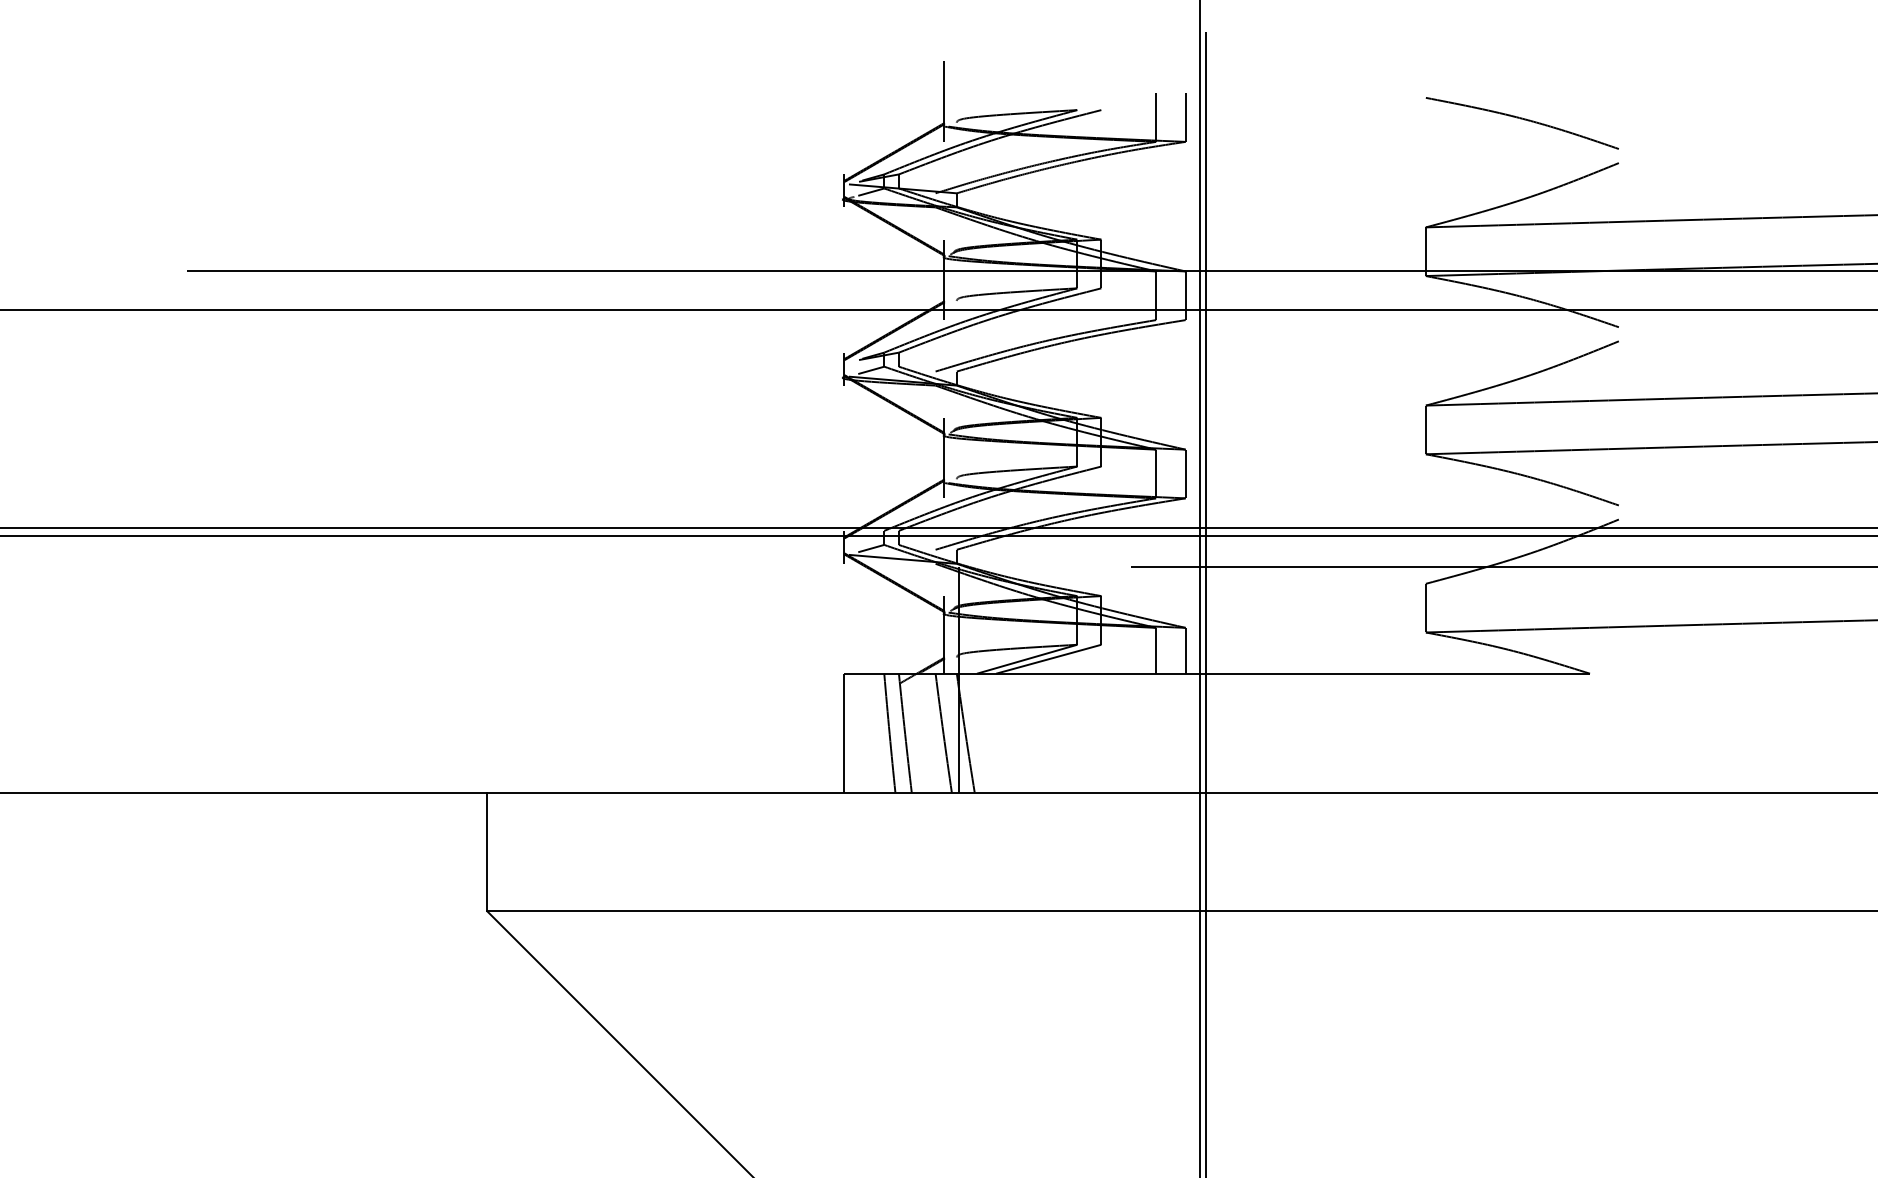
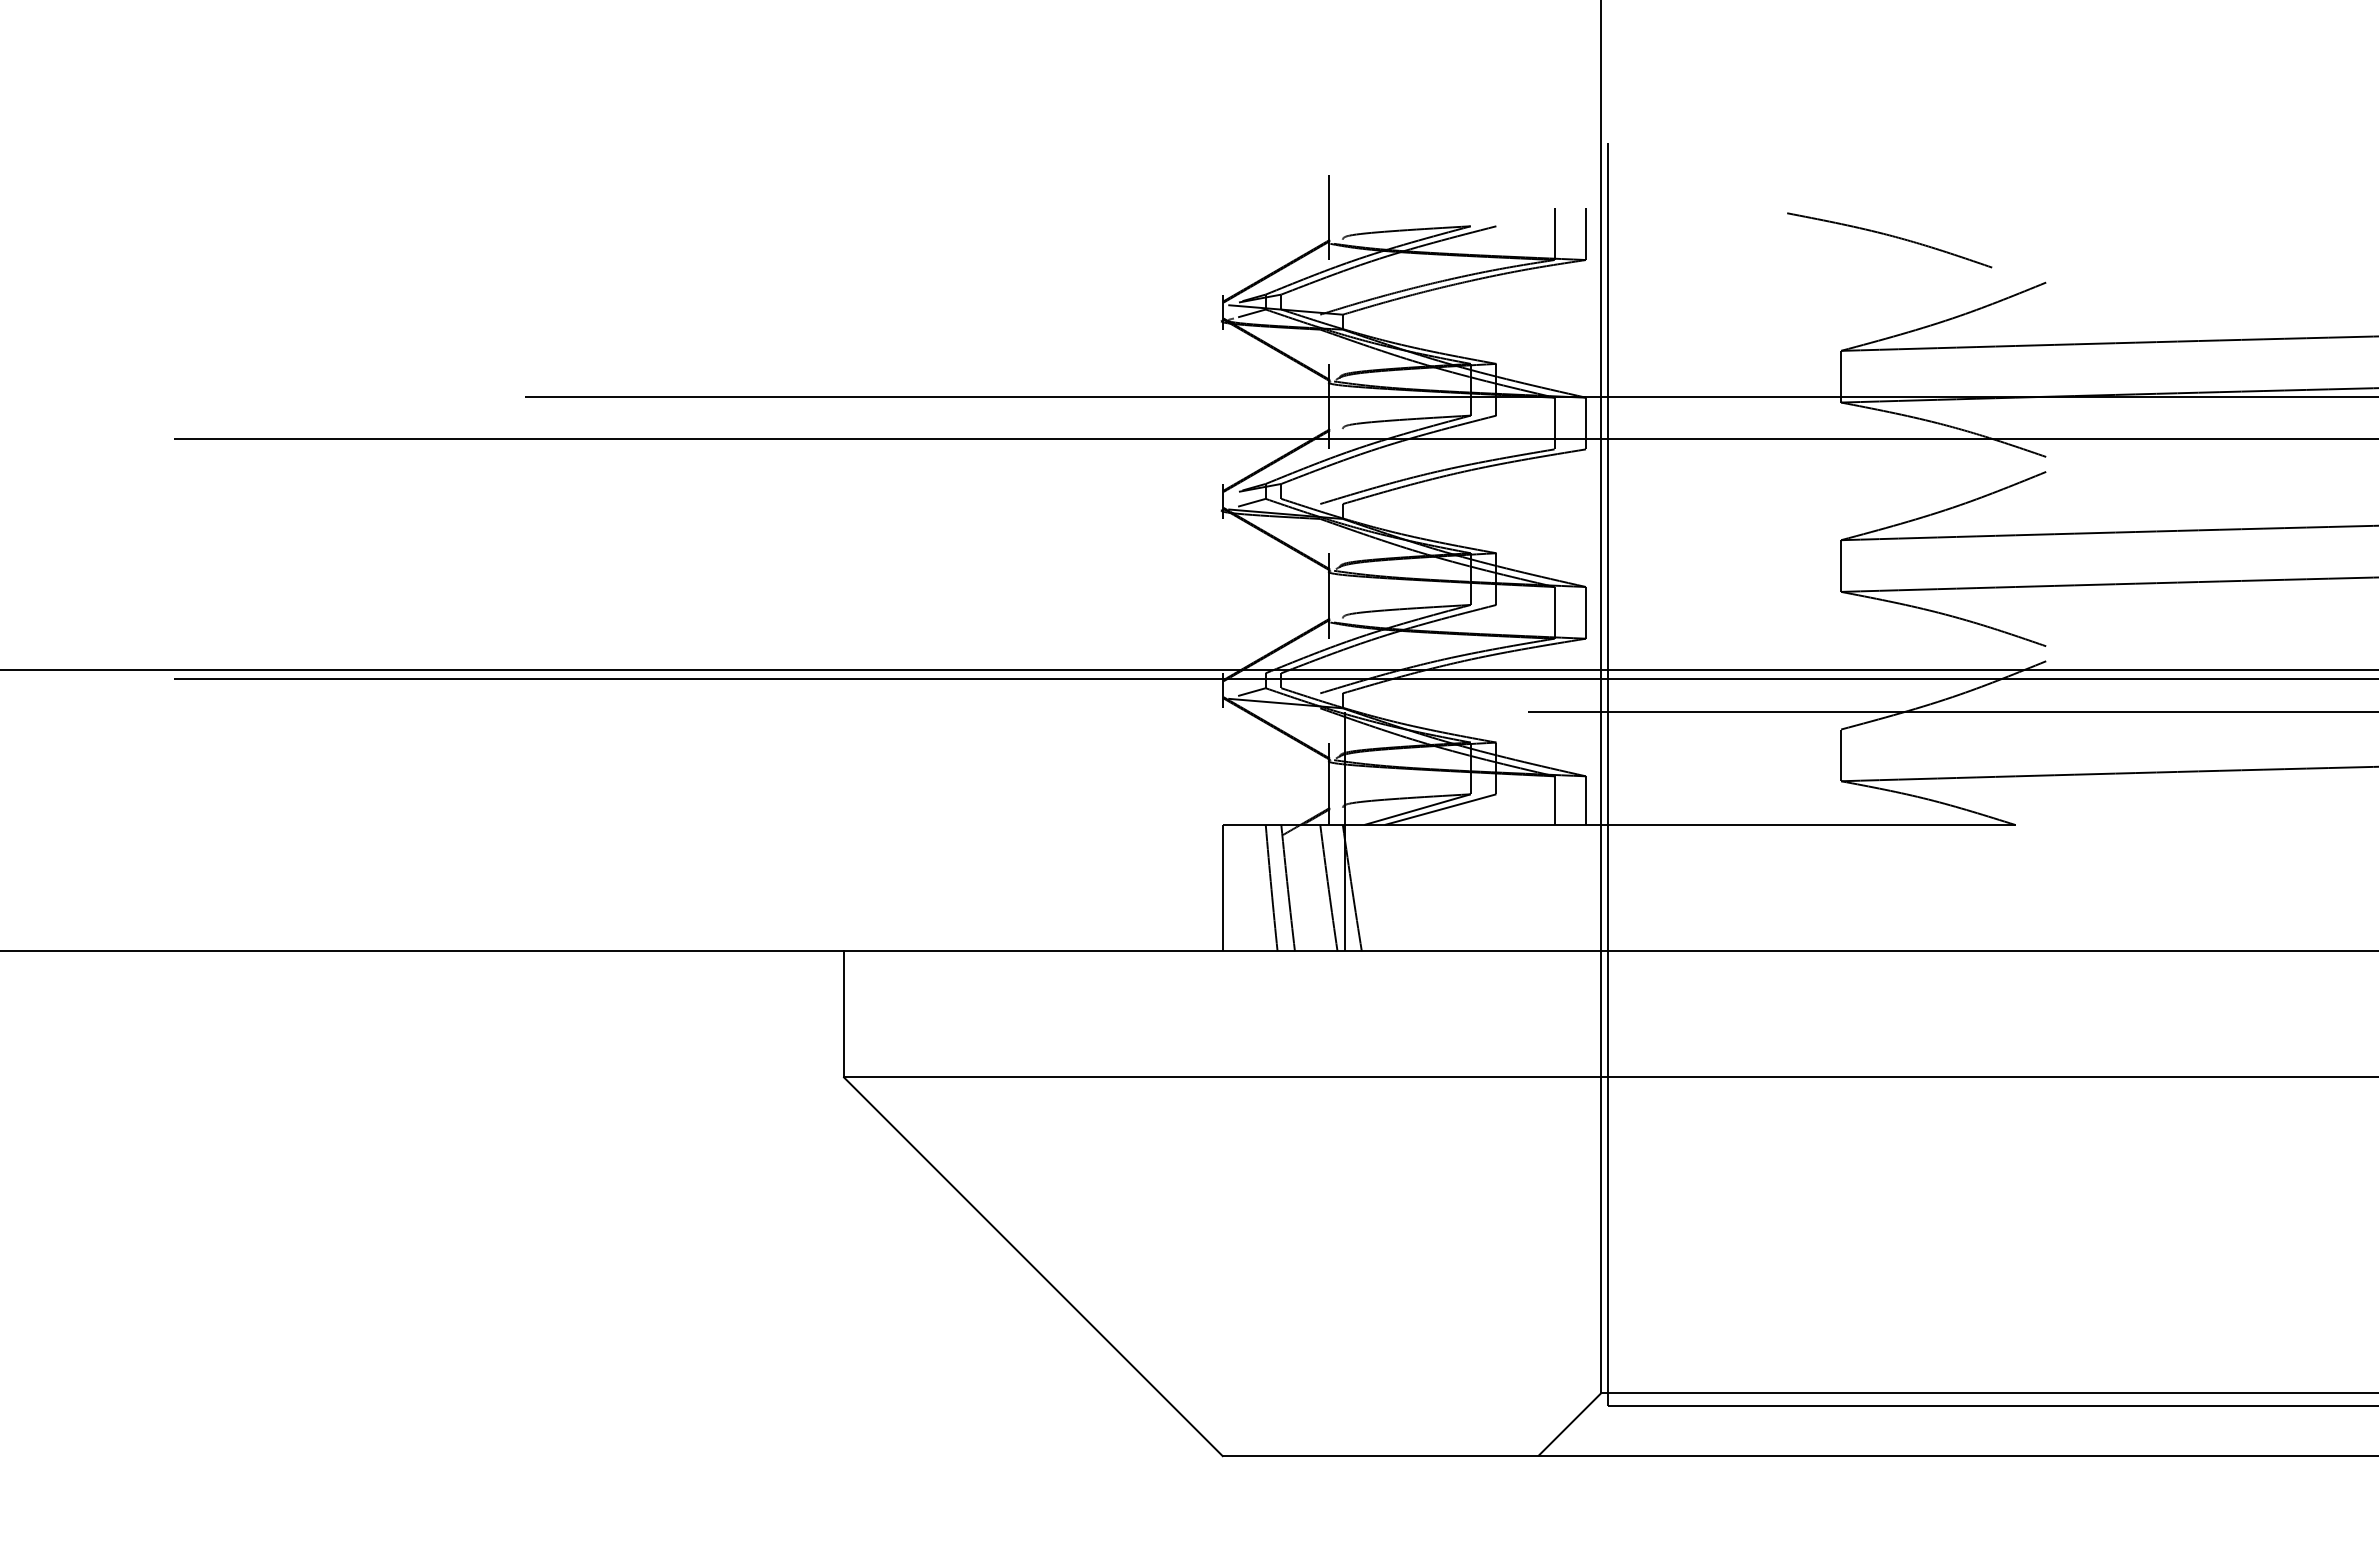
curve: (1522, 119) -> (1889, 236), moved

